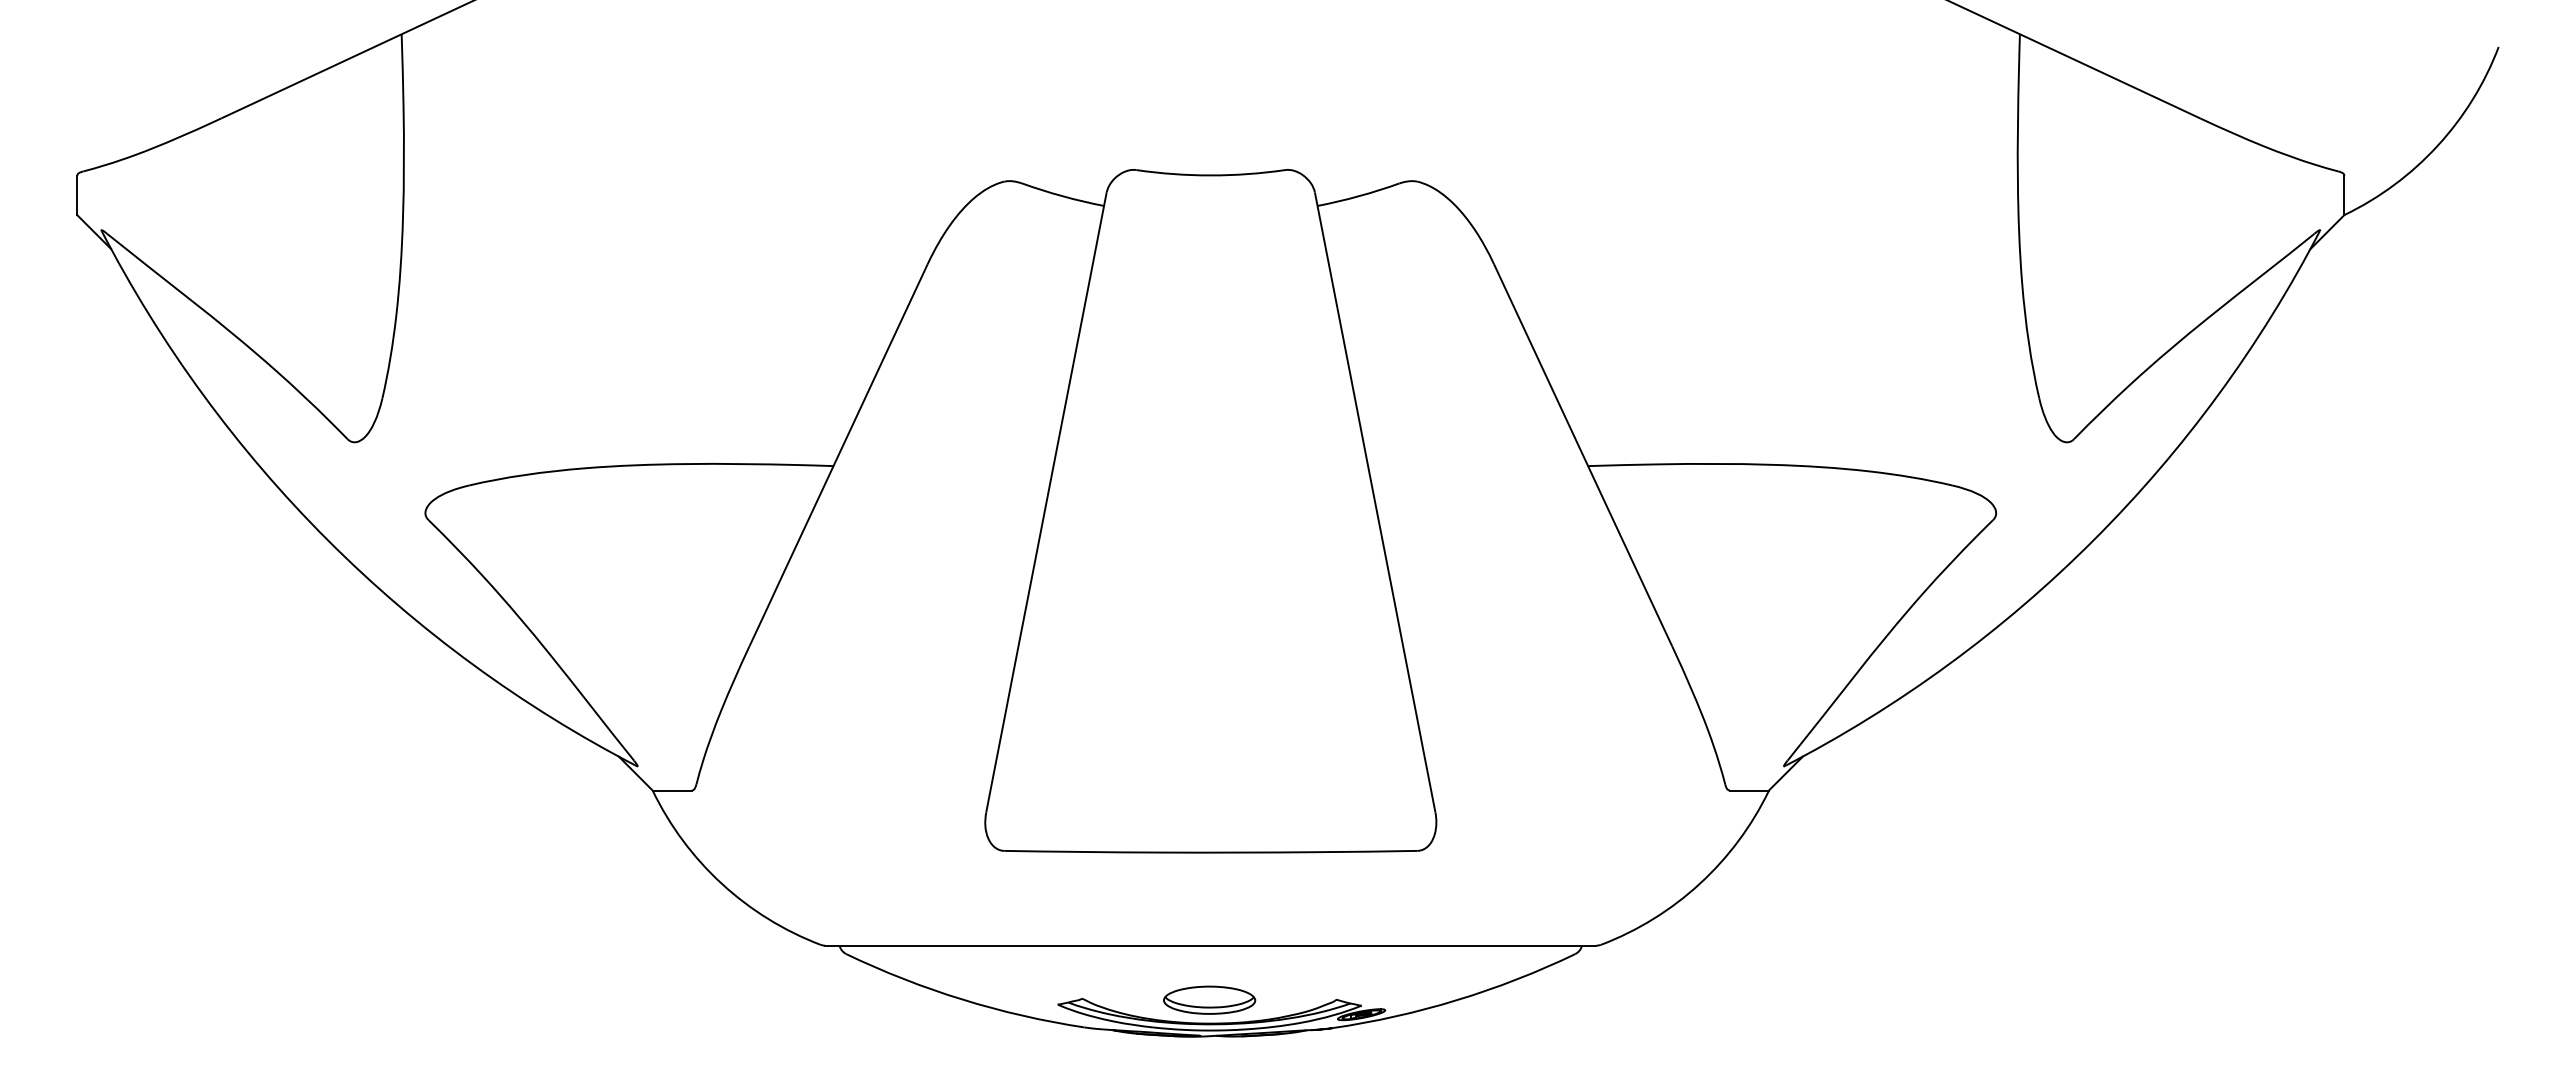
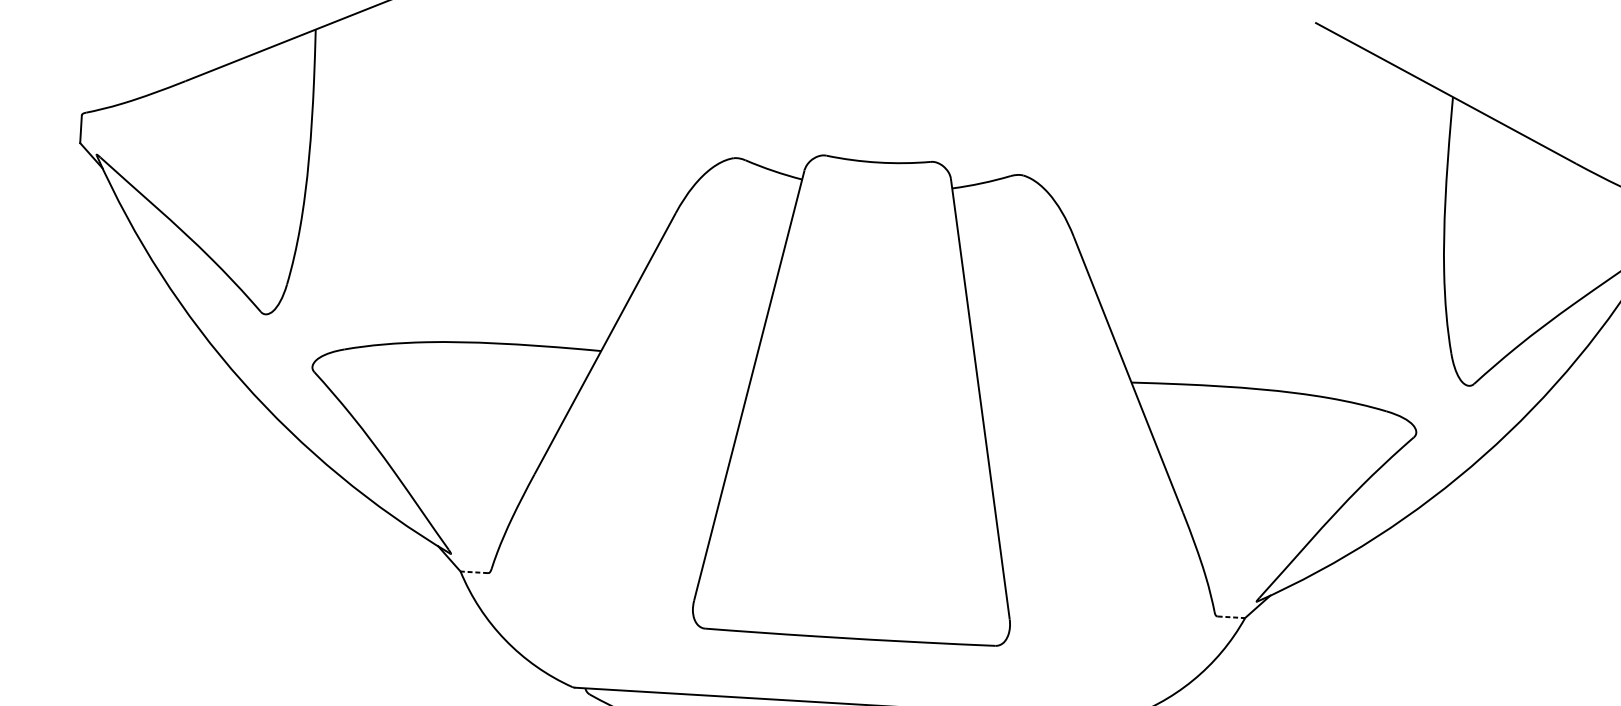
line: (672, 790) -> (474, 572), solid -> dashed
line: (1749, 790) -> (1231, 617), solid -> dashed

